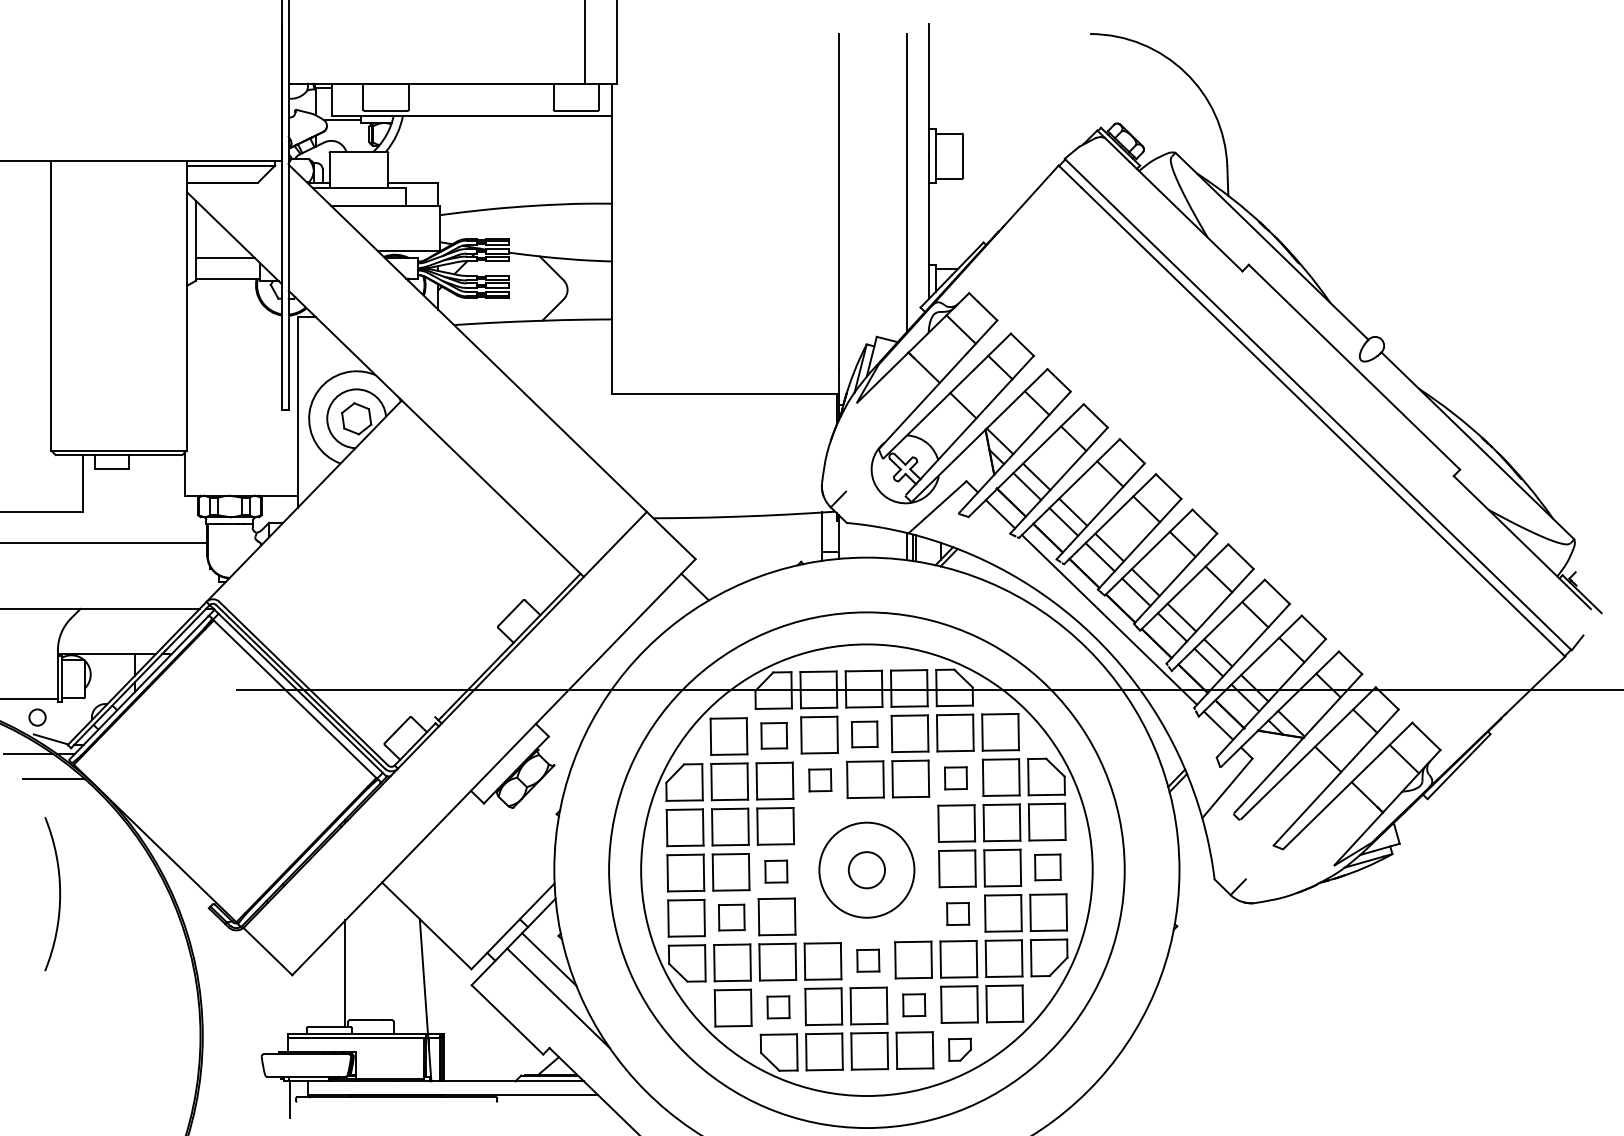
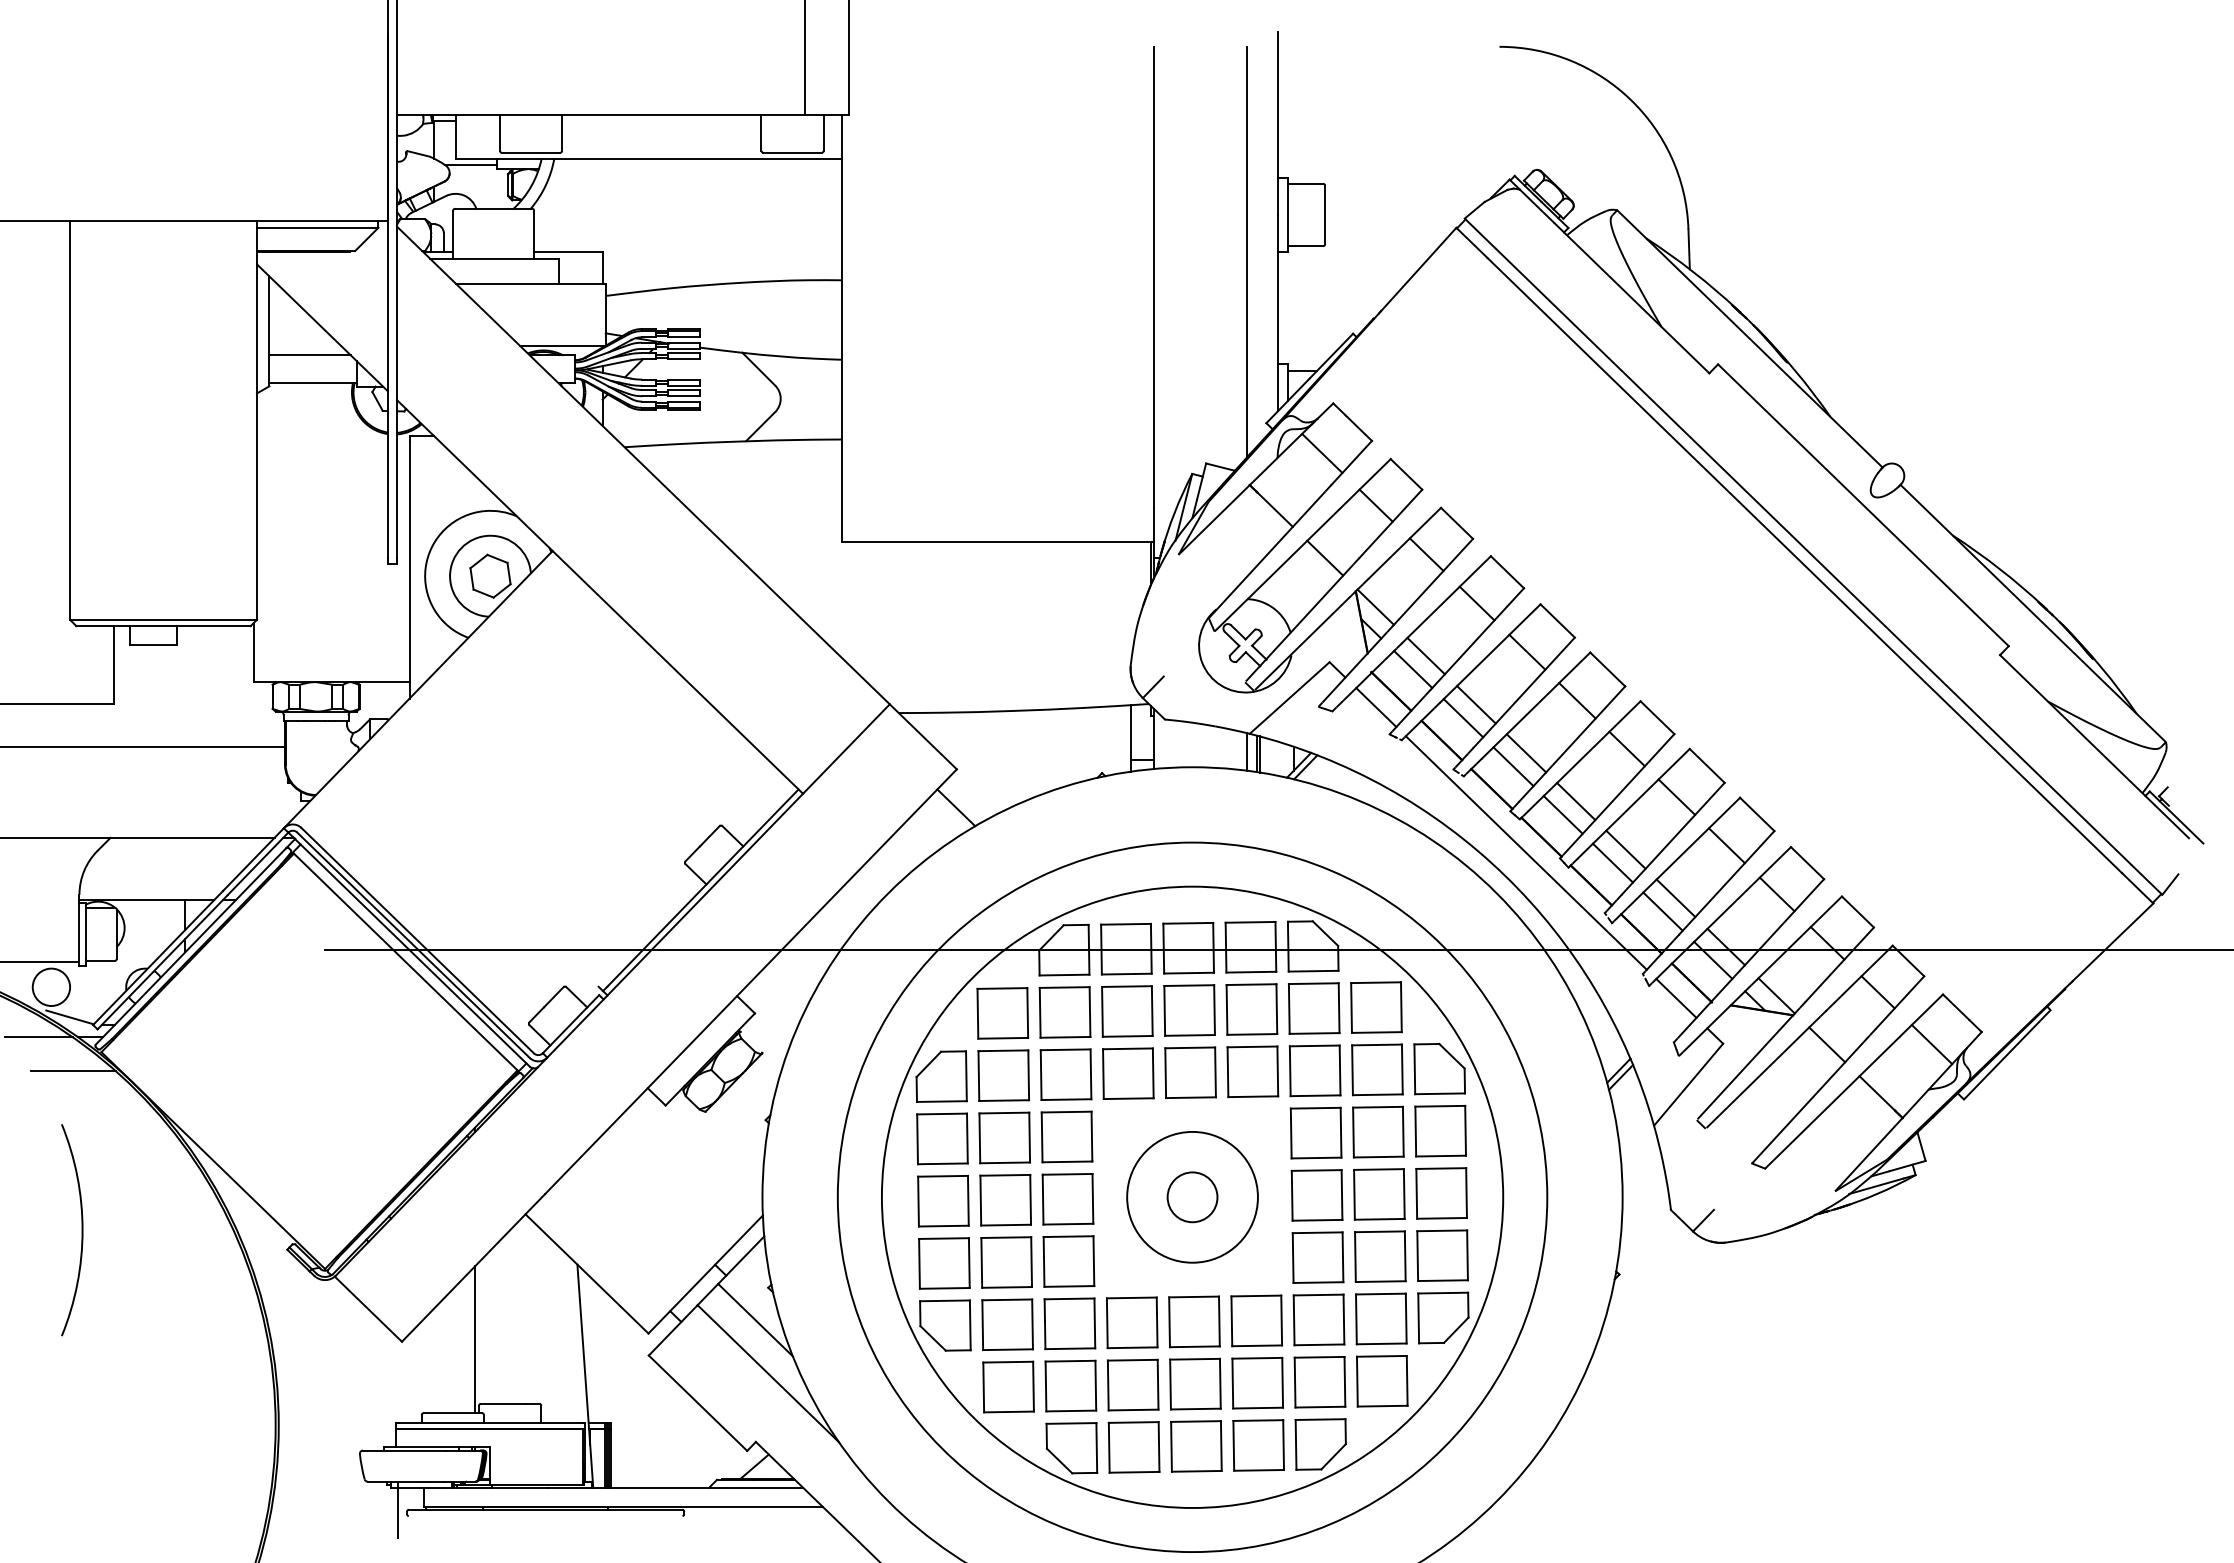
circle: (37, 716) -> (51, 986), size x1.67
part: (864, 734) -> (1189, 1010), size x1.43
part: (773, 735) -> (1064, 1012), size x1.43
part: (955, 778) -> (1314, 1070), size x1.67
part: (820, 780) -> (1128, 1073), size x1.67
part: (1047, 867) -> (1441, 1193), size x1.43
part: (776, 871) -> (1067, 1199), size x1.67
part: (957, 913) -> (1317, 1257), size x1.67
part: (731, 917) -> (1006, 1262), size x1.43
part: (868, 960) -> (1194, 1321), size x1.67
part: (914, 1004) -> (1257, 1382), size x1.67
part: (778, 1006) -> (1070, 1385), size x1.67
part: (959, 1049) -> (1320, 1444), size x1.67

